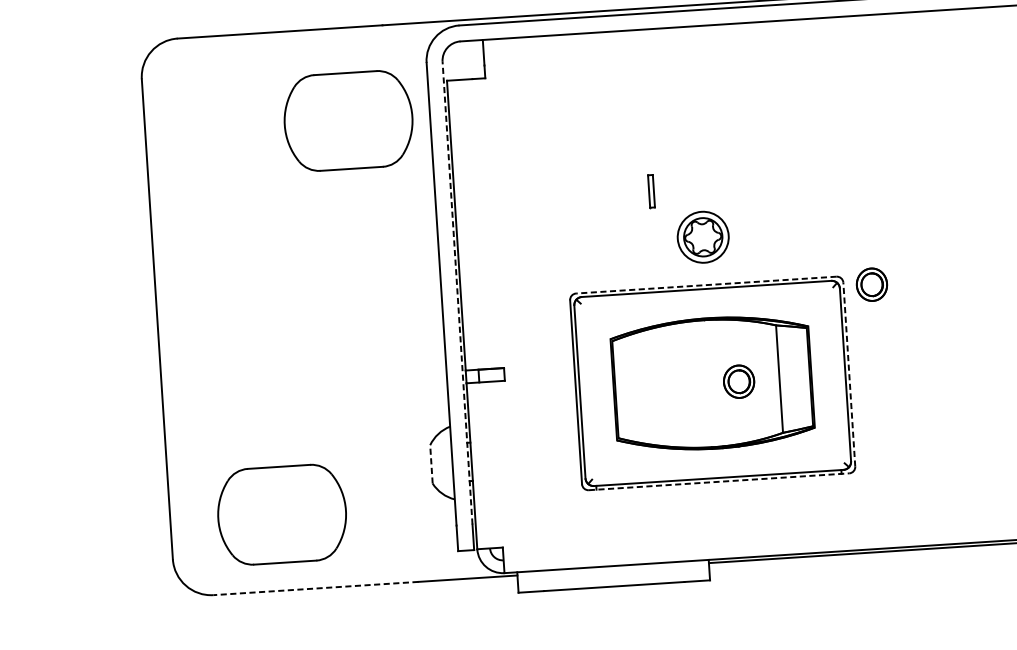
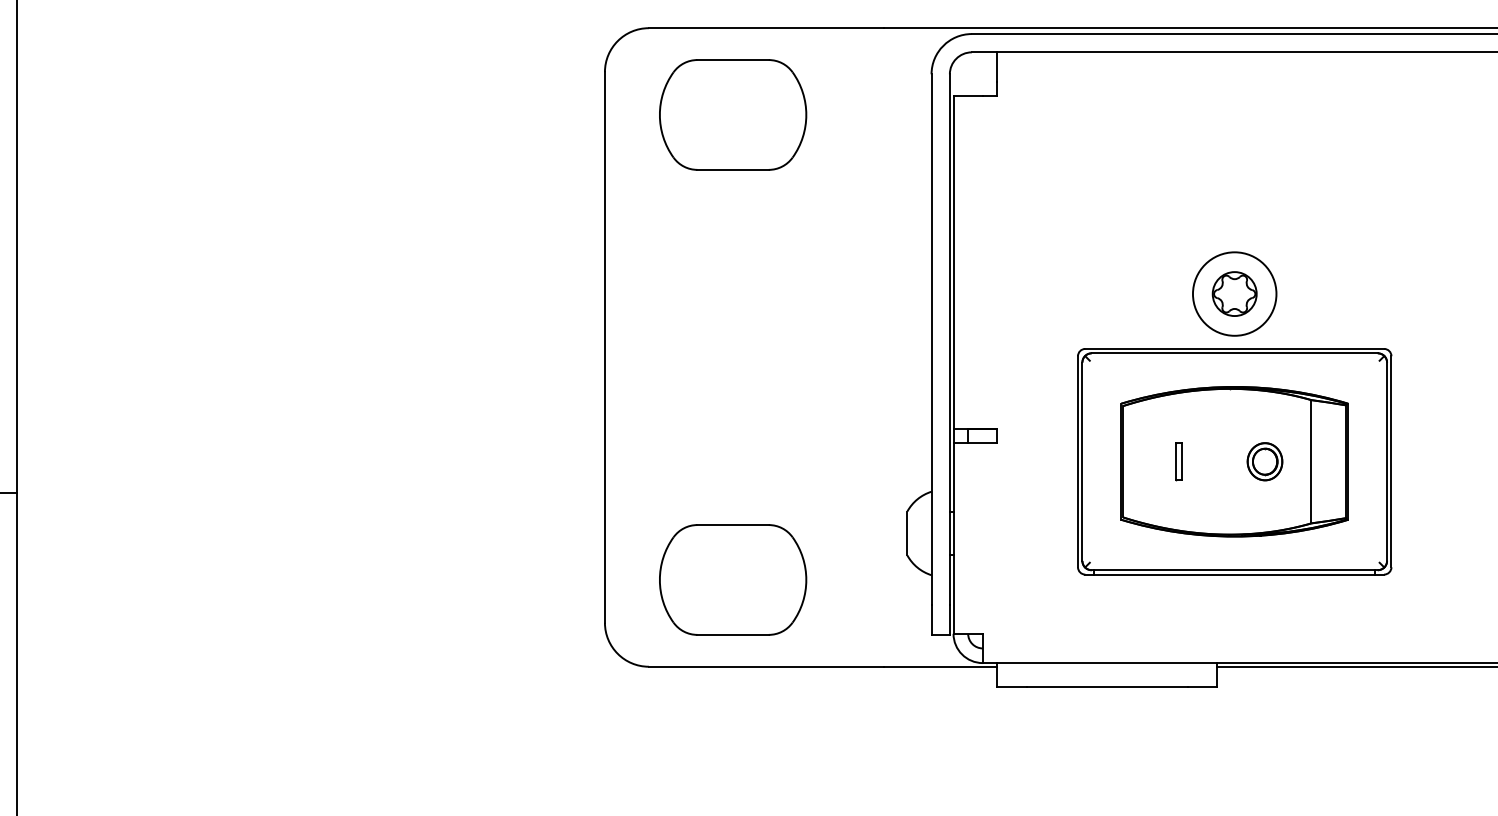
part: (348, 120) -> (733, 114), moved
part: (651, 191) -> (1178, 461), moved
circle: (703, 236) -> (1234, 293), size x1.43
line: (706, 284) -> (1234, 348), dashed -> solid
part: (871, 284) -> (1423, 360), removed
line: (457, 292) -> (949, 339), dashed -> solid
line: (849, 374) -> (1391, 461), dashed -> solid
line: (431, 464) -> (907, 533), dashed -> solid
line: (719, 481) -> (1235, 574), dashed -> solid
line: (316, 588) -> (766, 666), dashed -> solid

